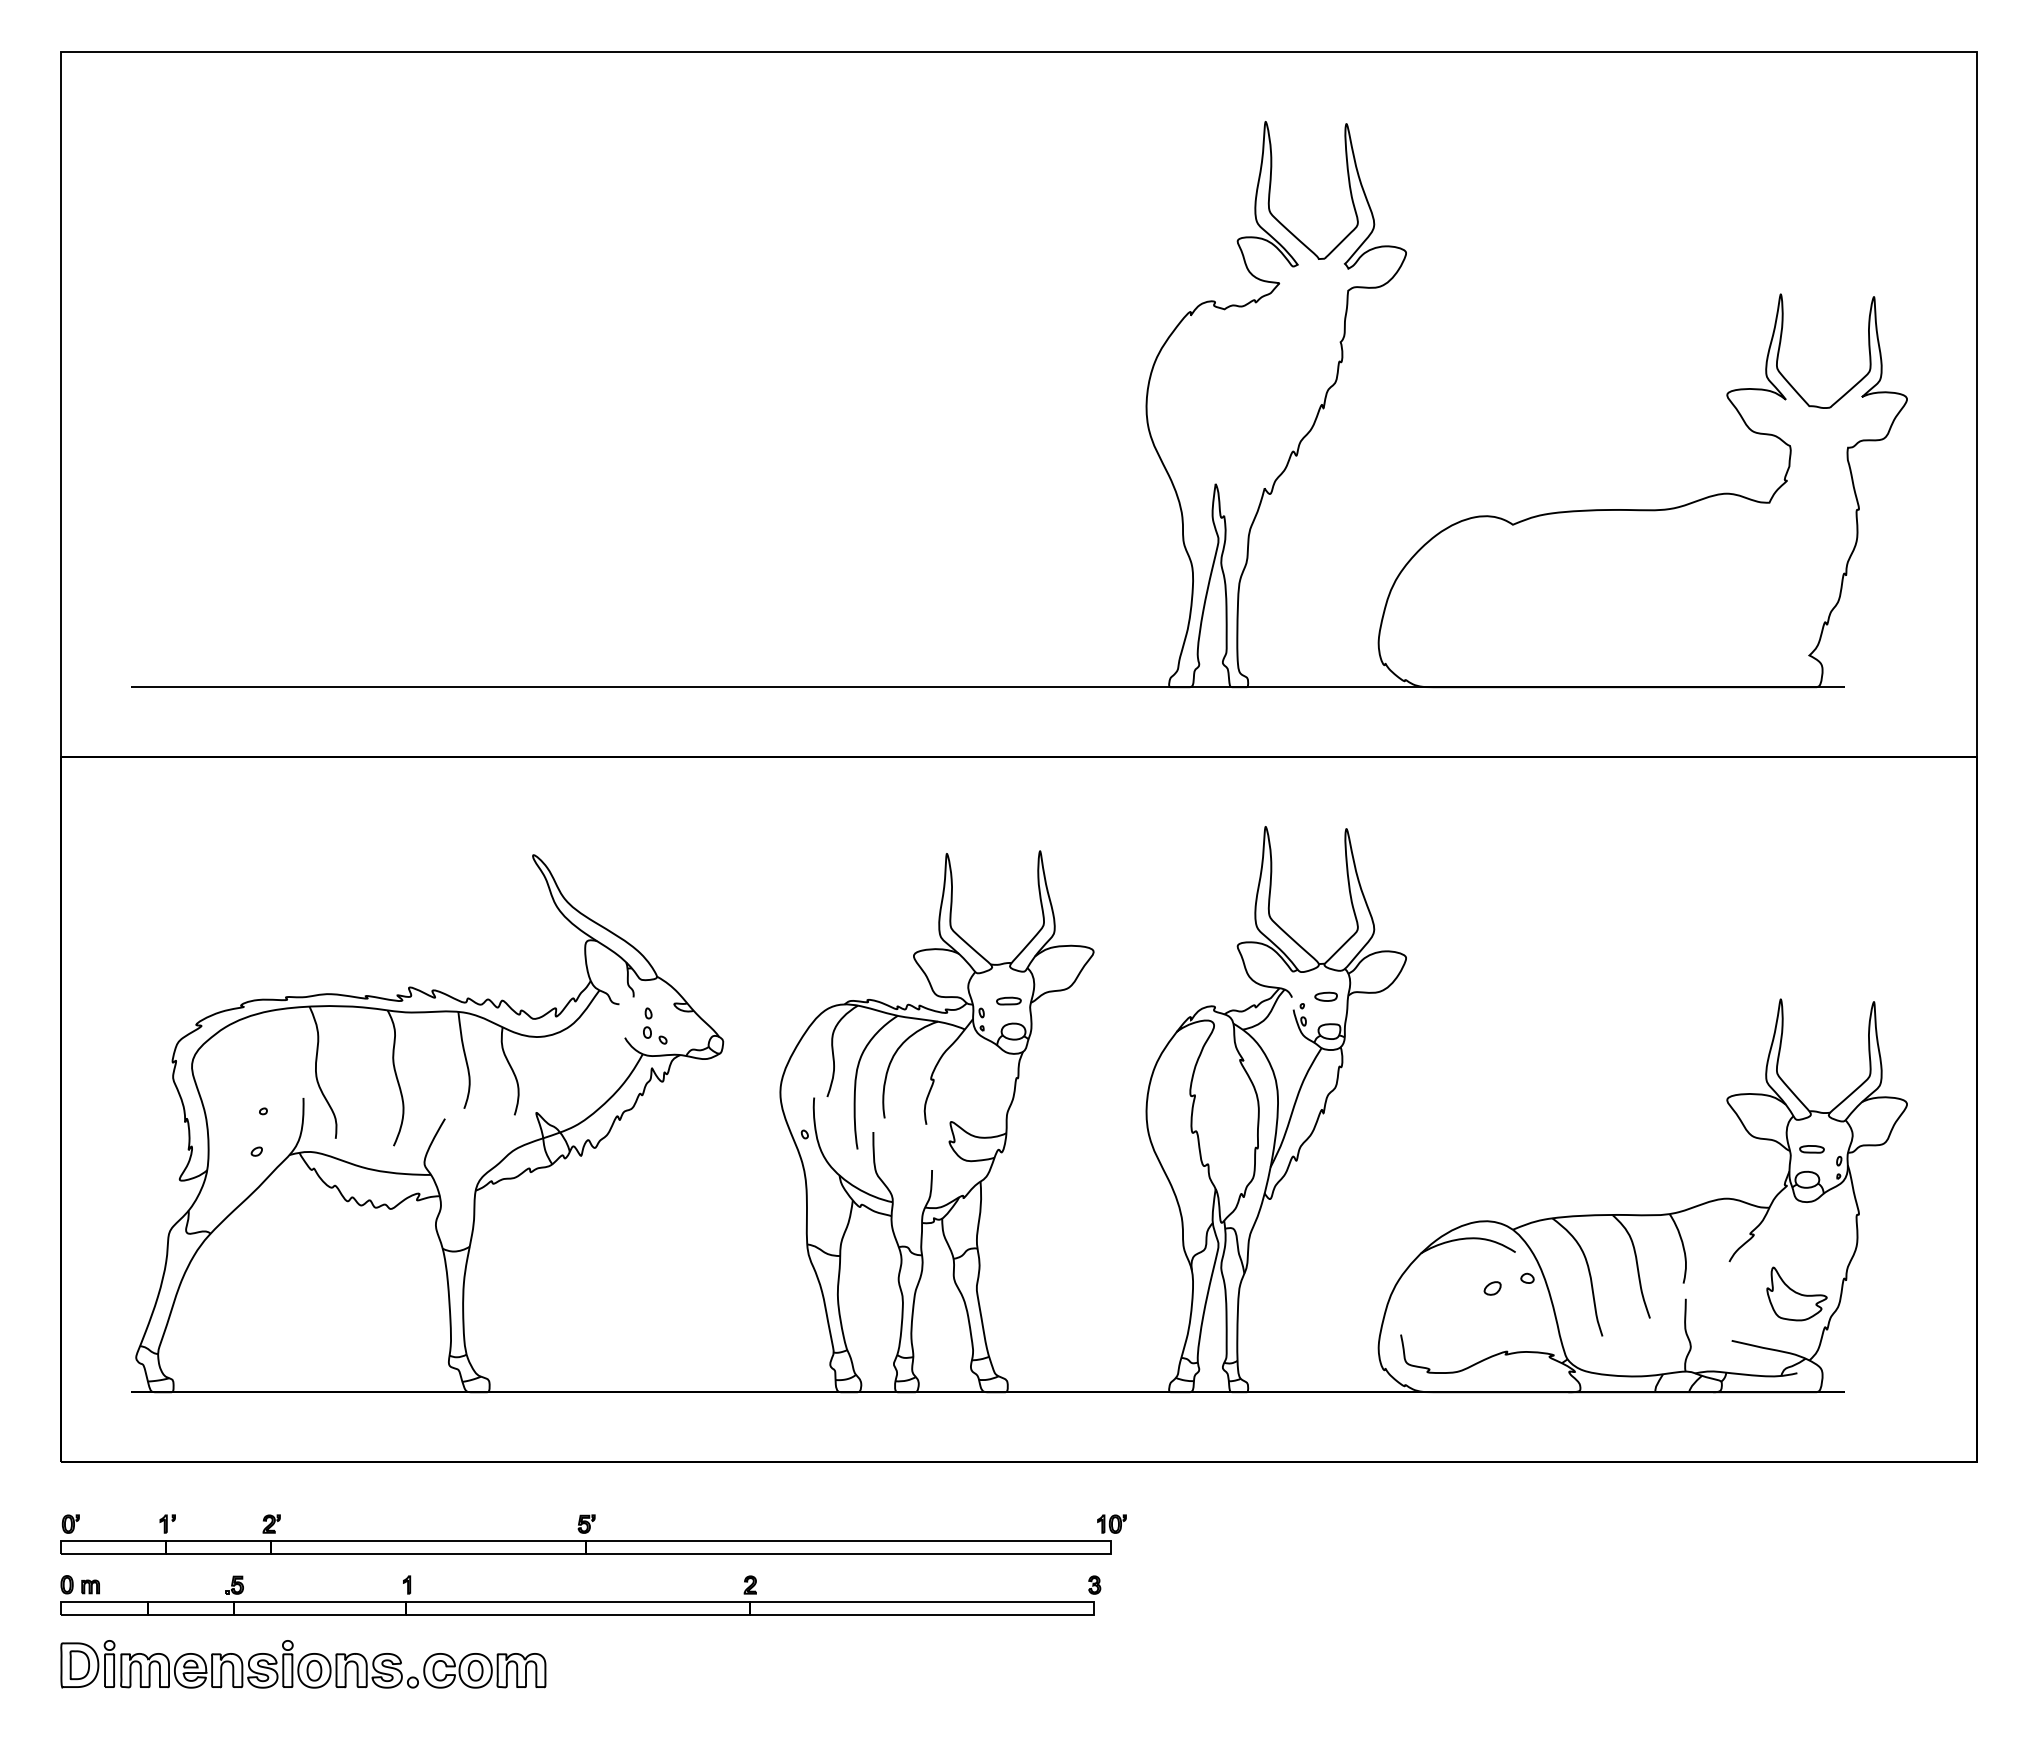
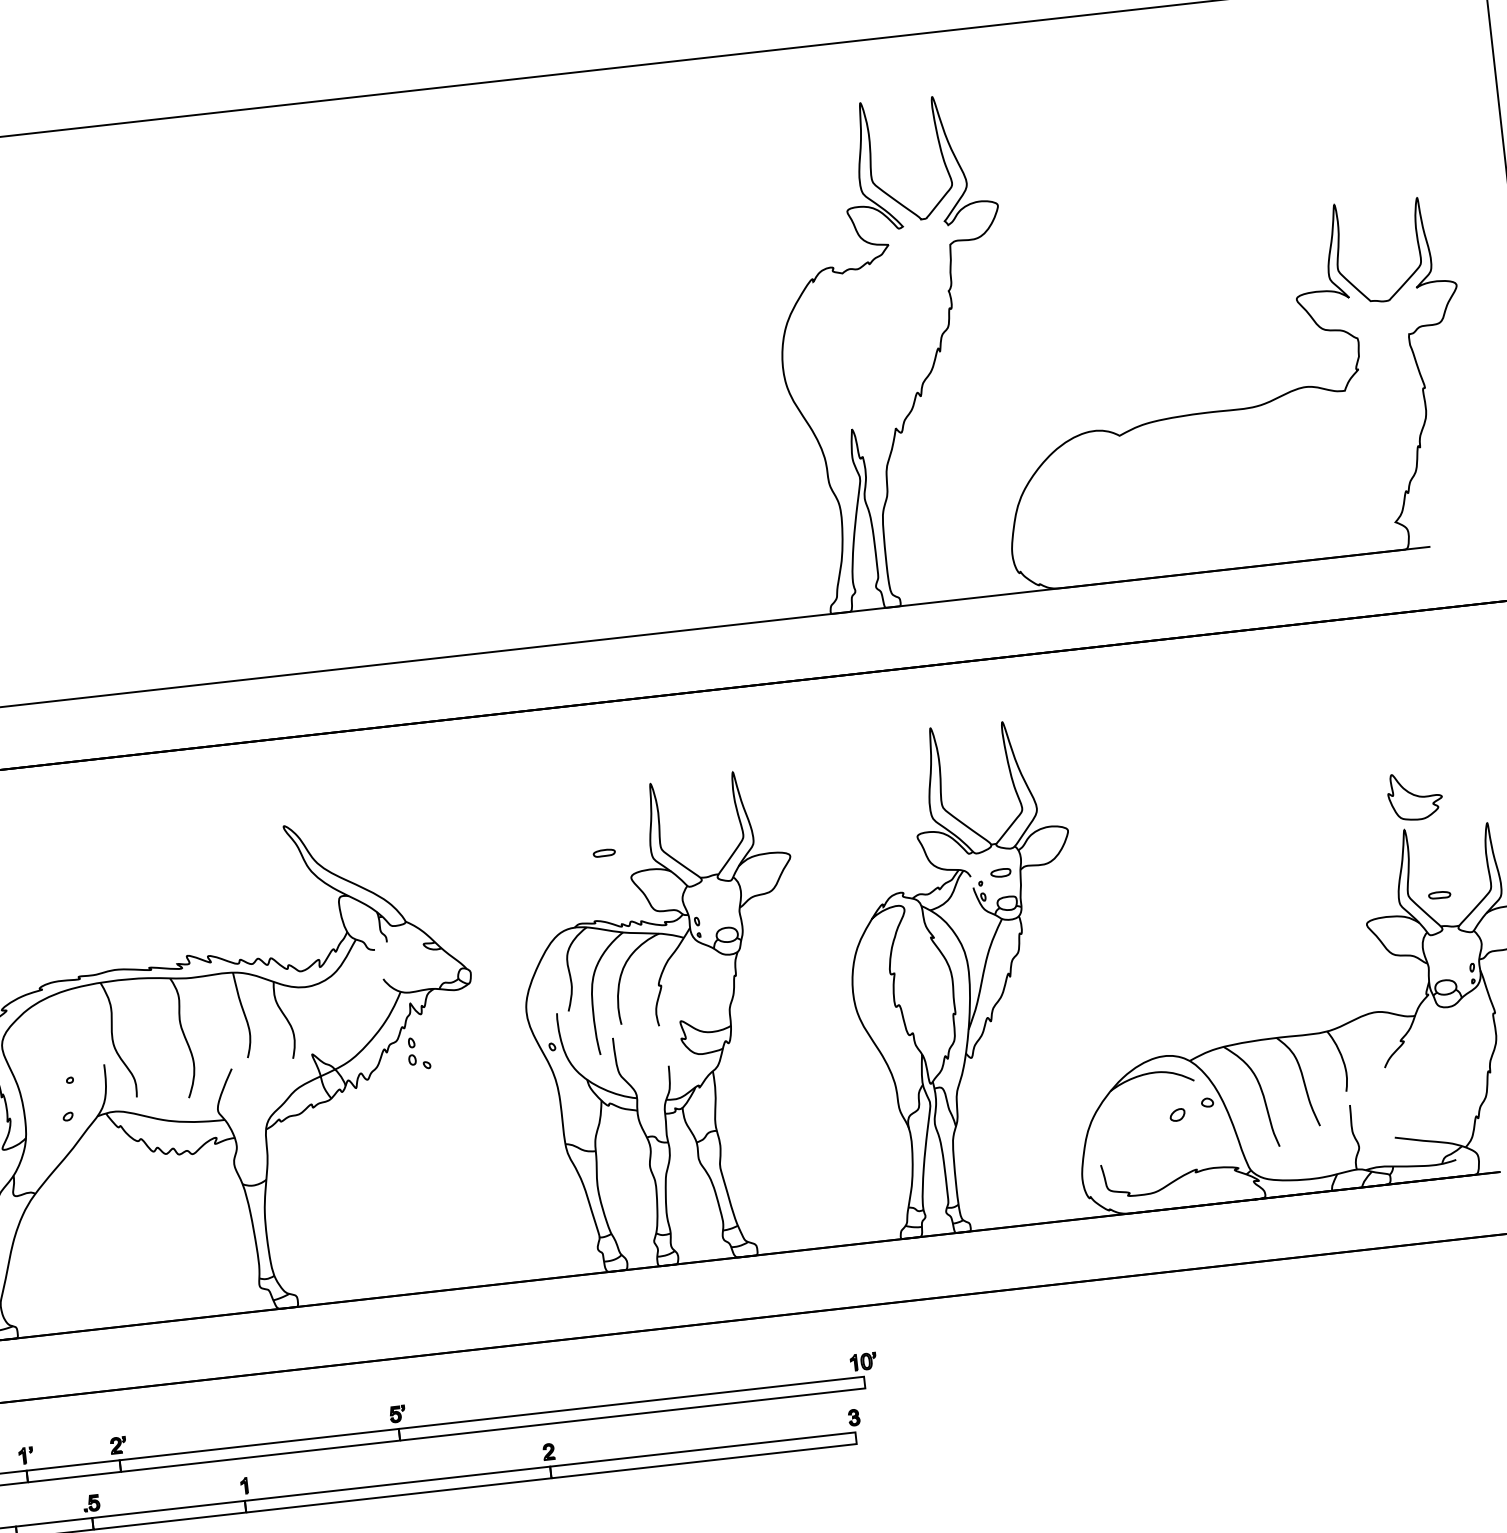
part: (1008, 1000) -> (603, 852), moved
part: (655, 1025) -> (418, 1052), moved
part: (1811, 1149) -> (1439, 895), moved
part: (1796, 1293) -> (1414, 795), moved

